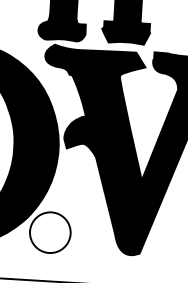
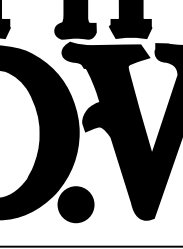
fill: (49, 232) -> (75, 204), added

